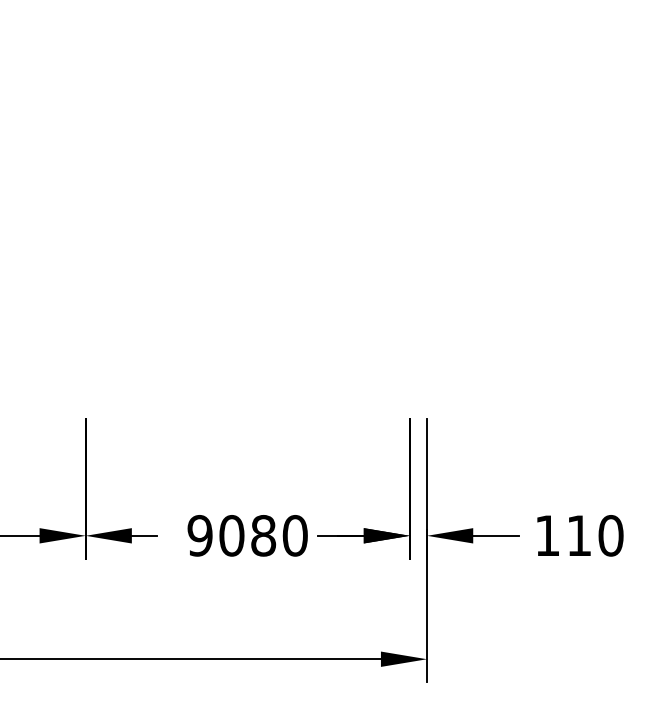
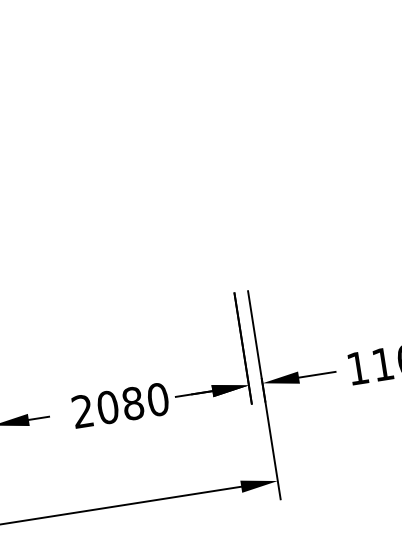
text: (199, 535) -> (82, 411), 9080 -> 2080

